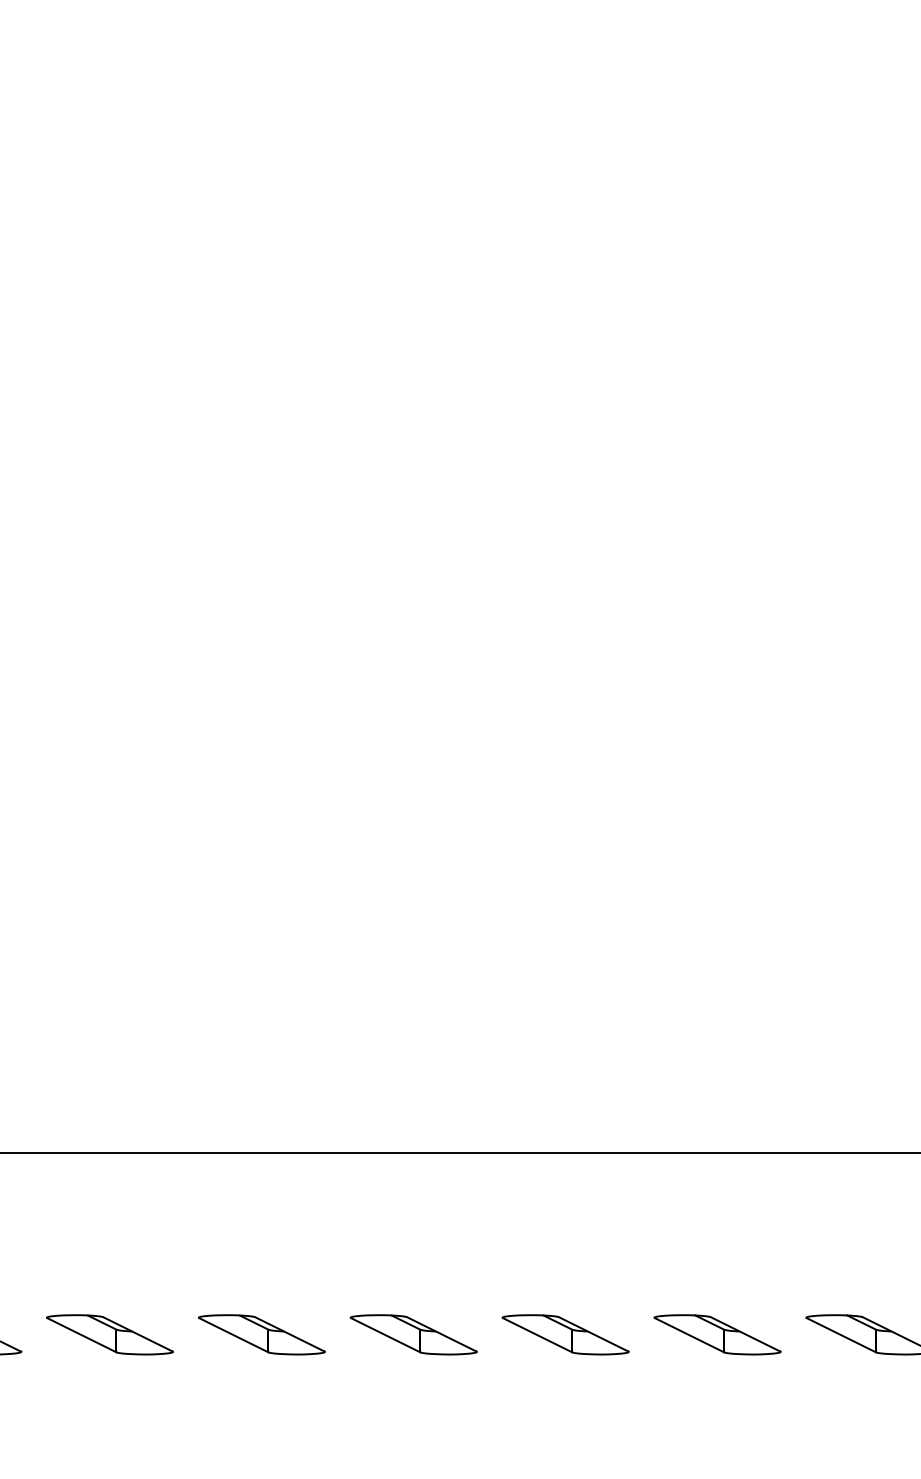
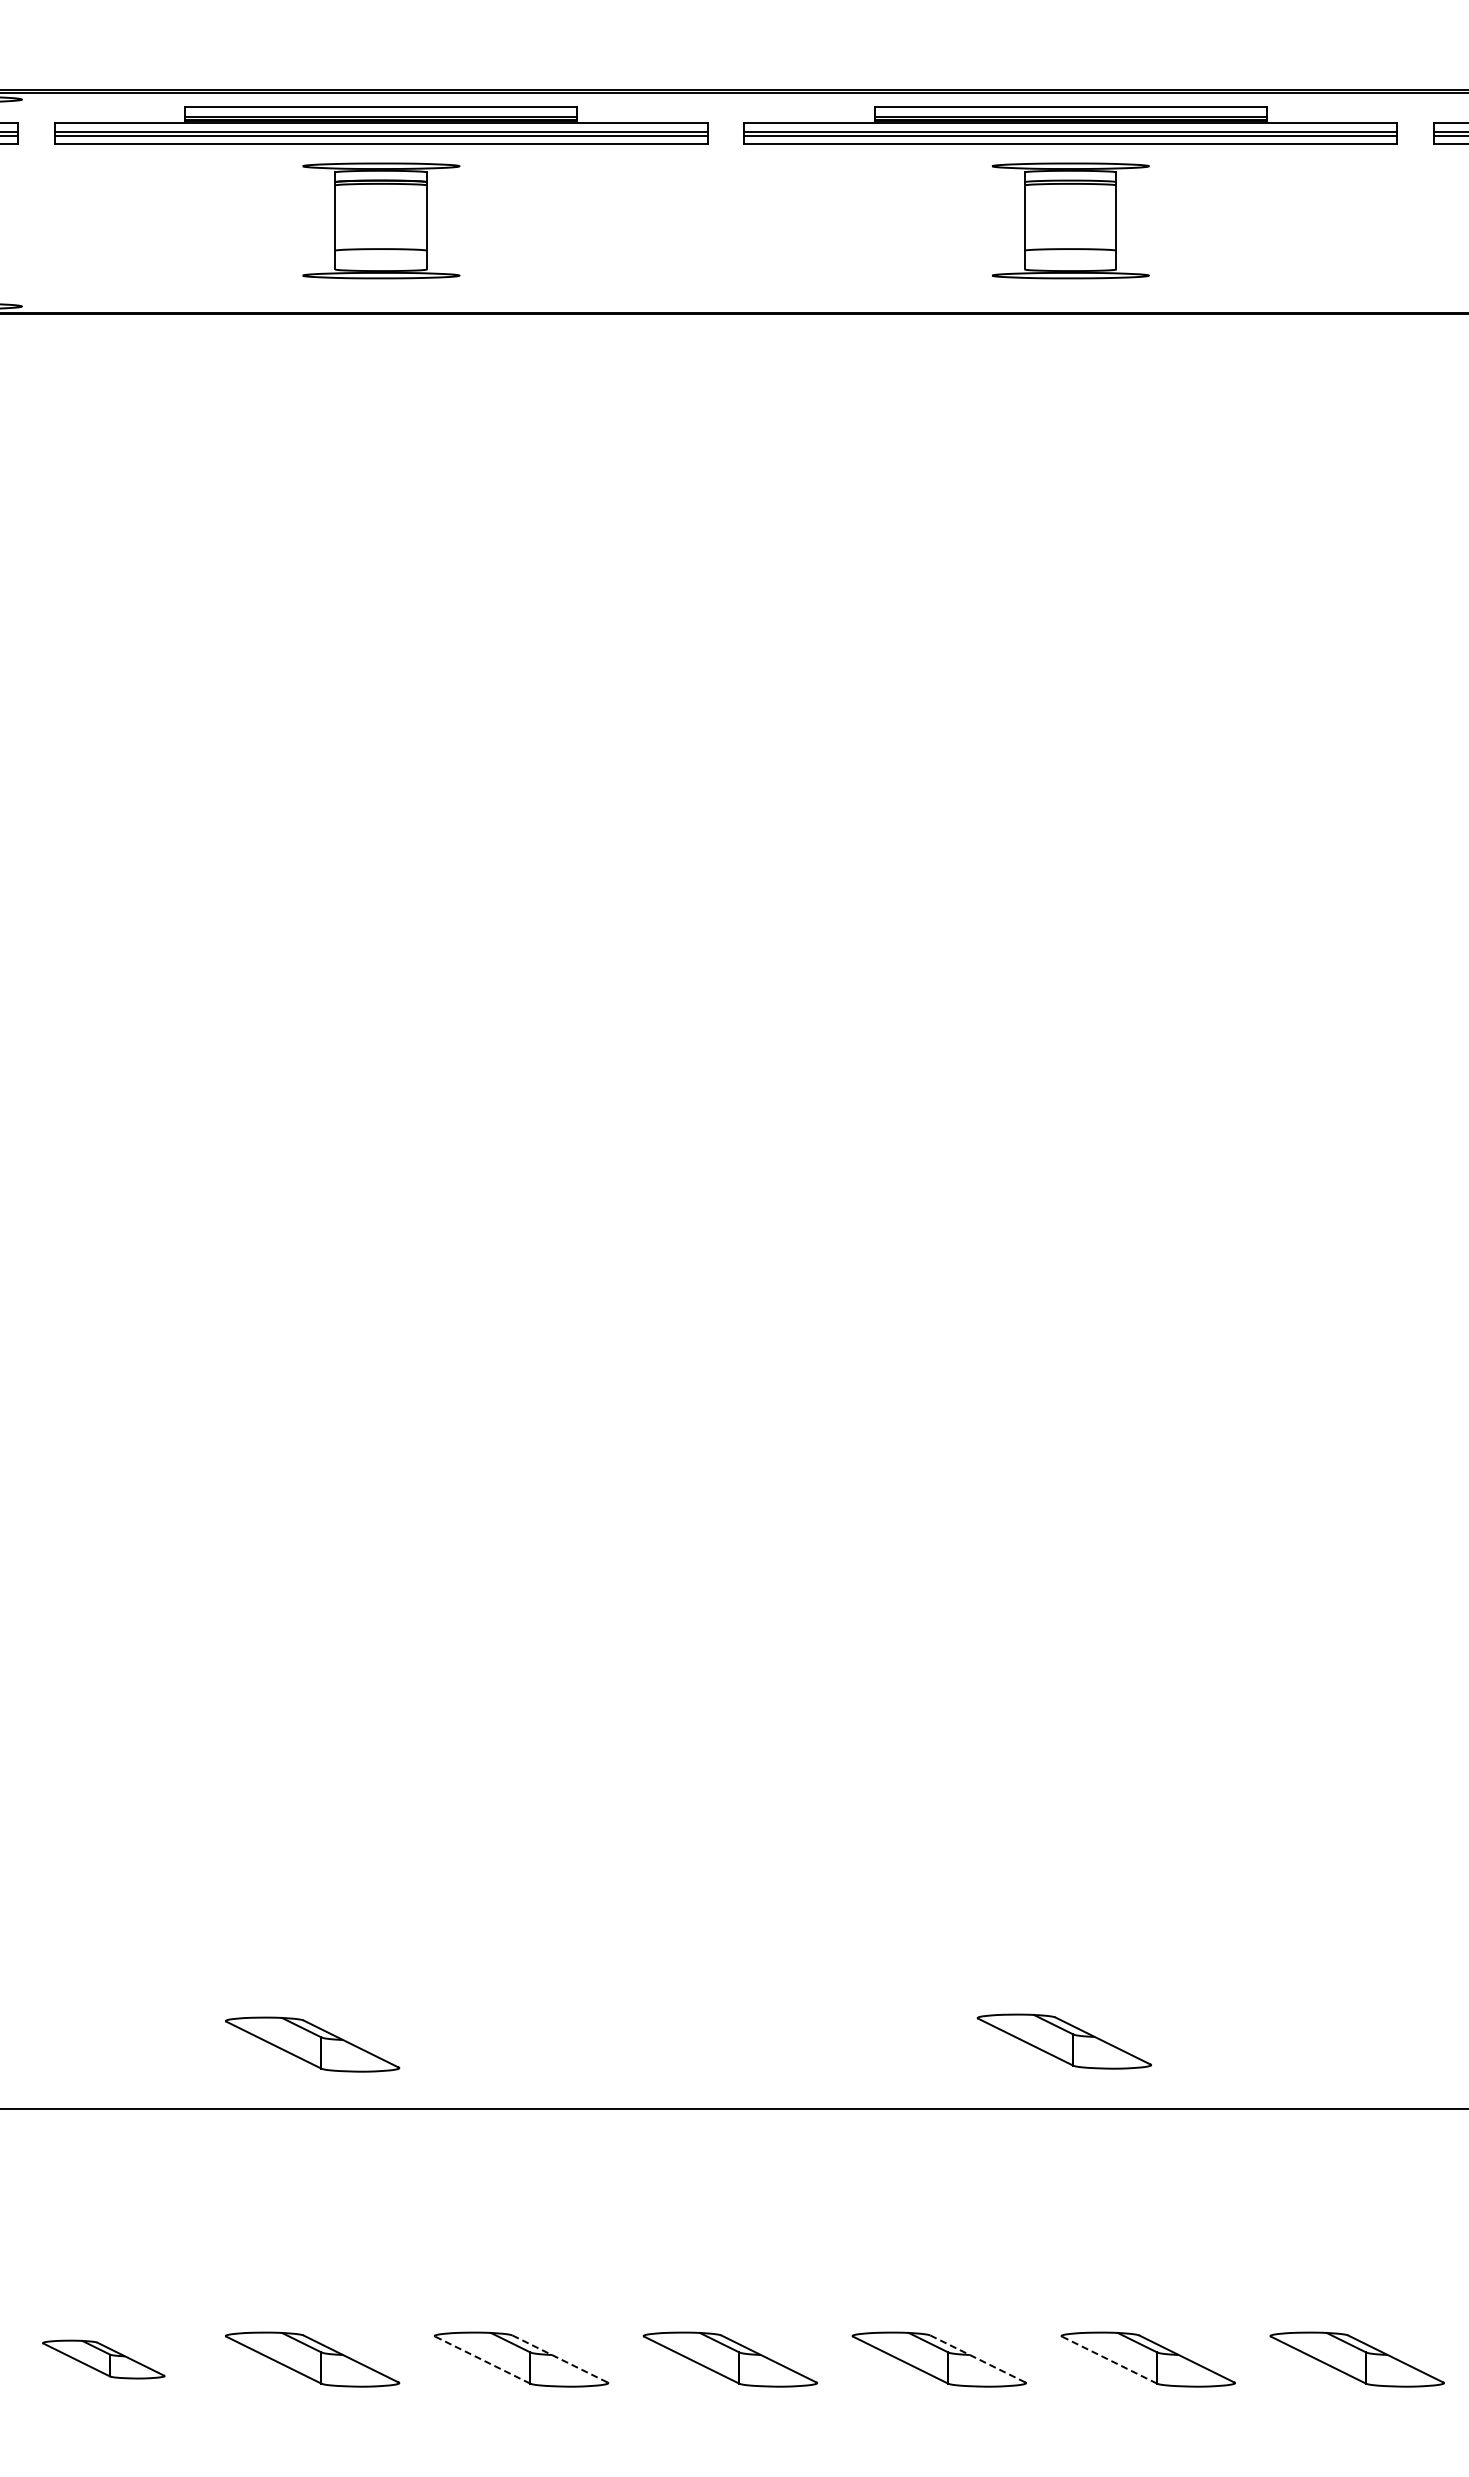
part: (807, 1103) -> (1063, 2041), added
part: (261, 1105) -> (312, 2044), added
part: (109, 1334) -> (103, 2359), size x0.7
line: (441, 1334) -> (559, 2358), solid -> dashed
line: (745, 1334) -> (977, 2358), solid -> dashed
line: (385, 1335) -> (482, 2360), solid -> dashed
line: (841, 1335) -> (1109, 2360), solid -> dashed

